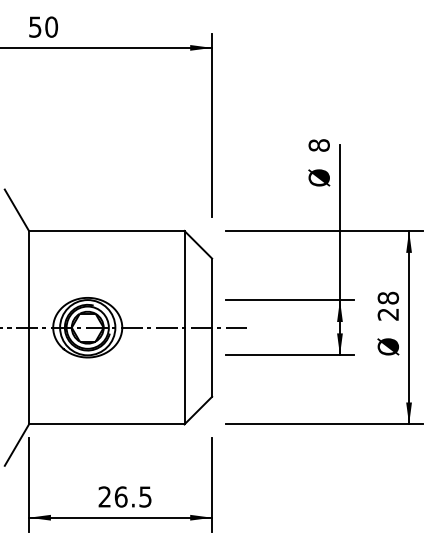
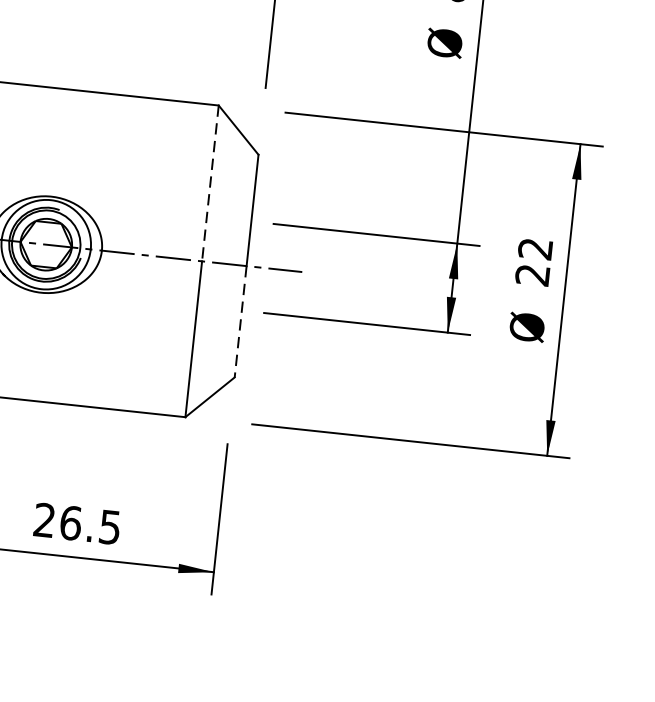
line: (184, 279) -> (210, 183), solid -> dashed
text: (388, 297) -> (535, 247), 28 -> 22
line: (212, 362) -> (241, 322), solid -> dashed

